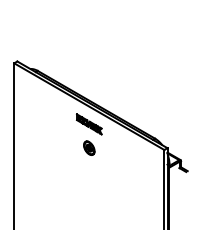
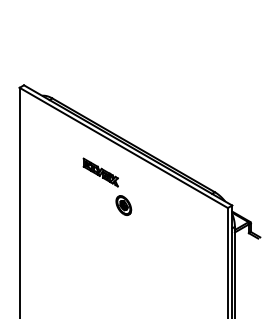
part: (89, 124) -> (100, 172), moved

